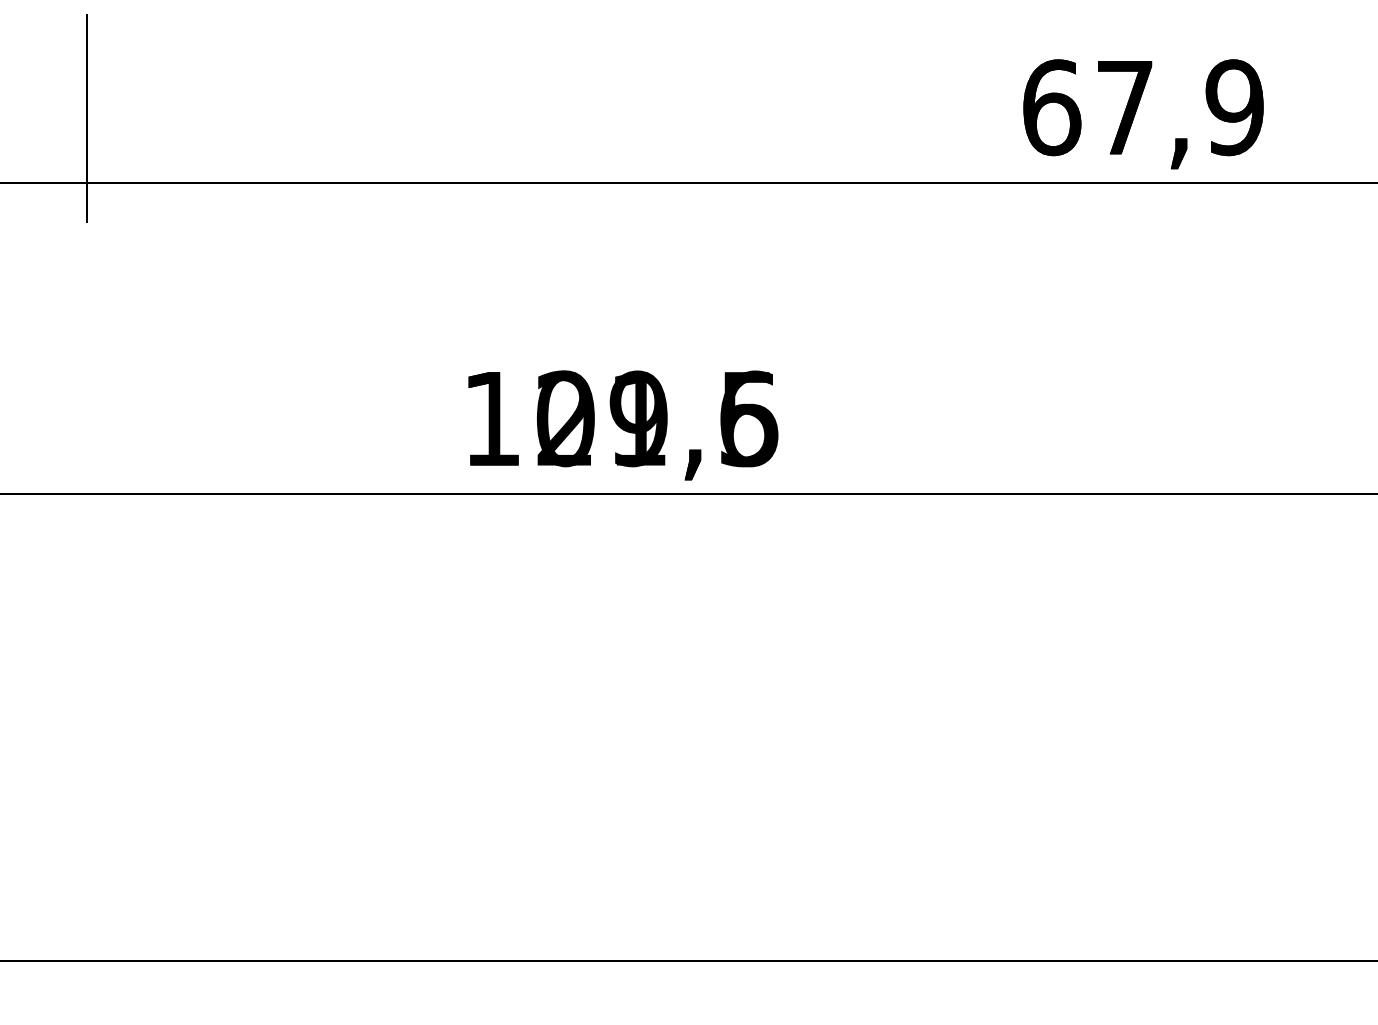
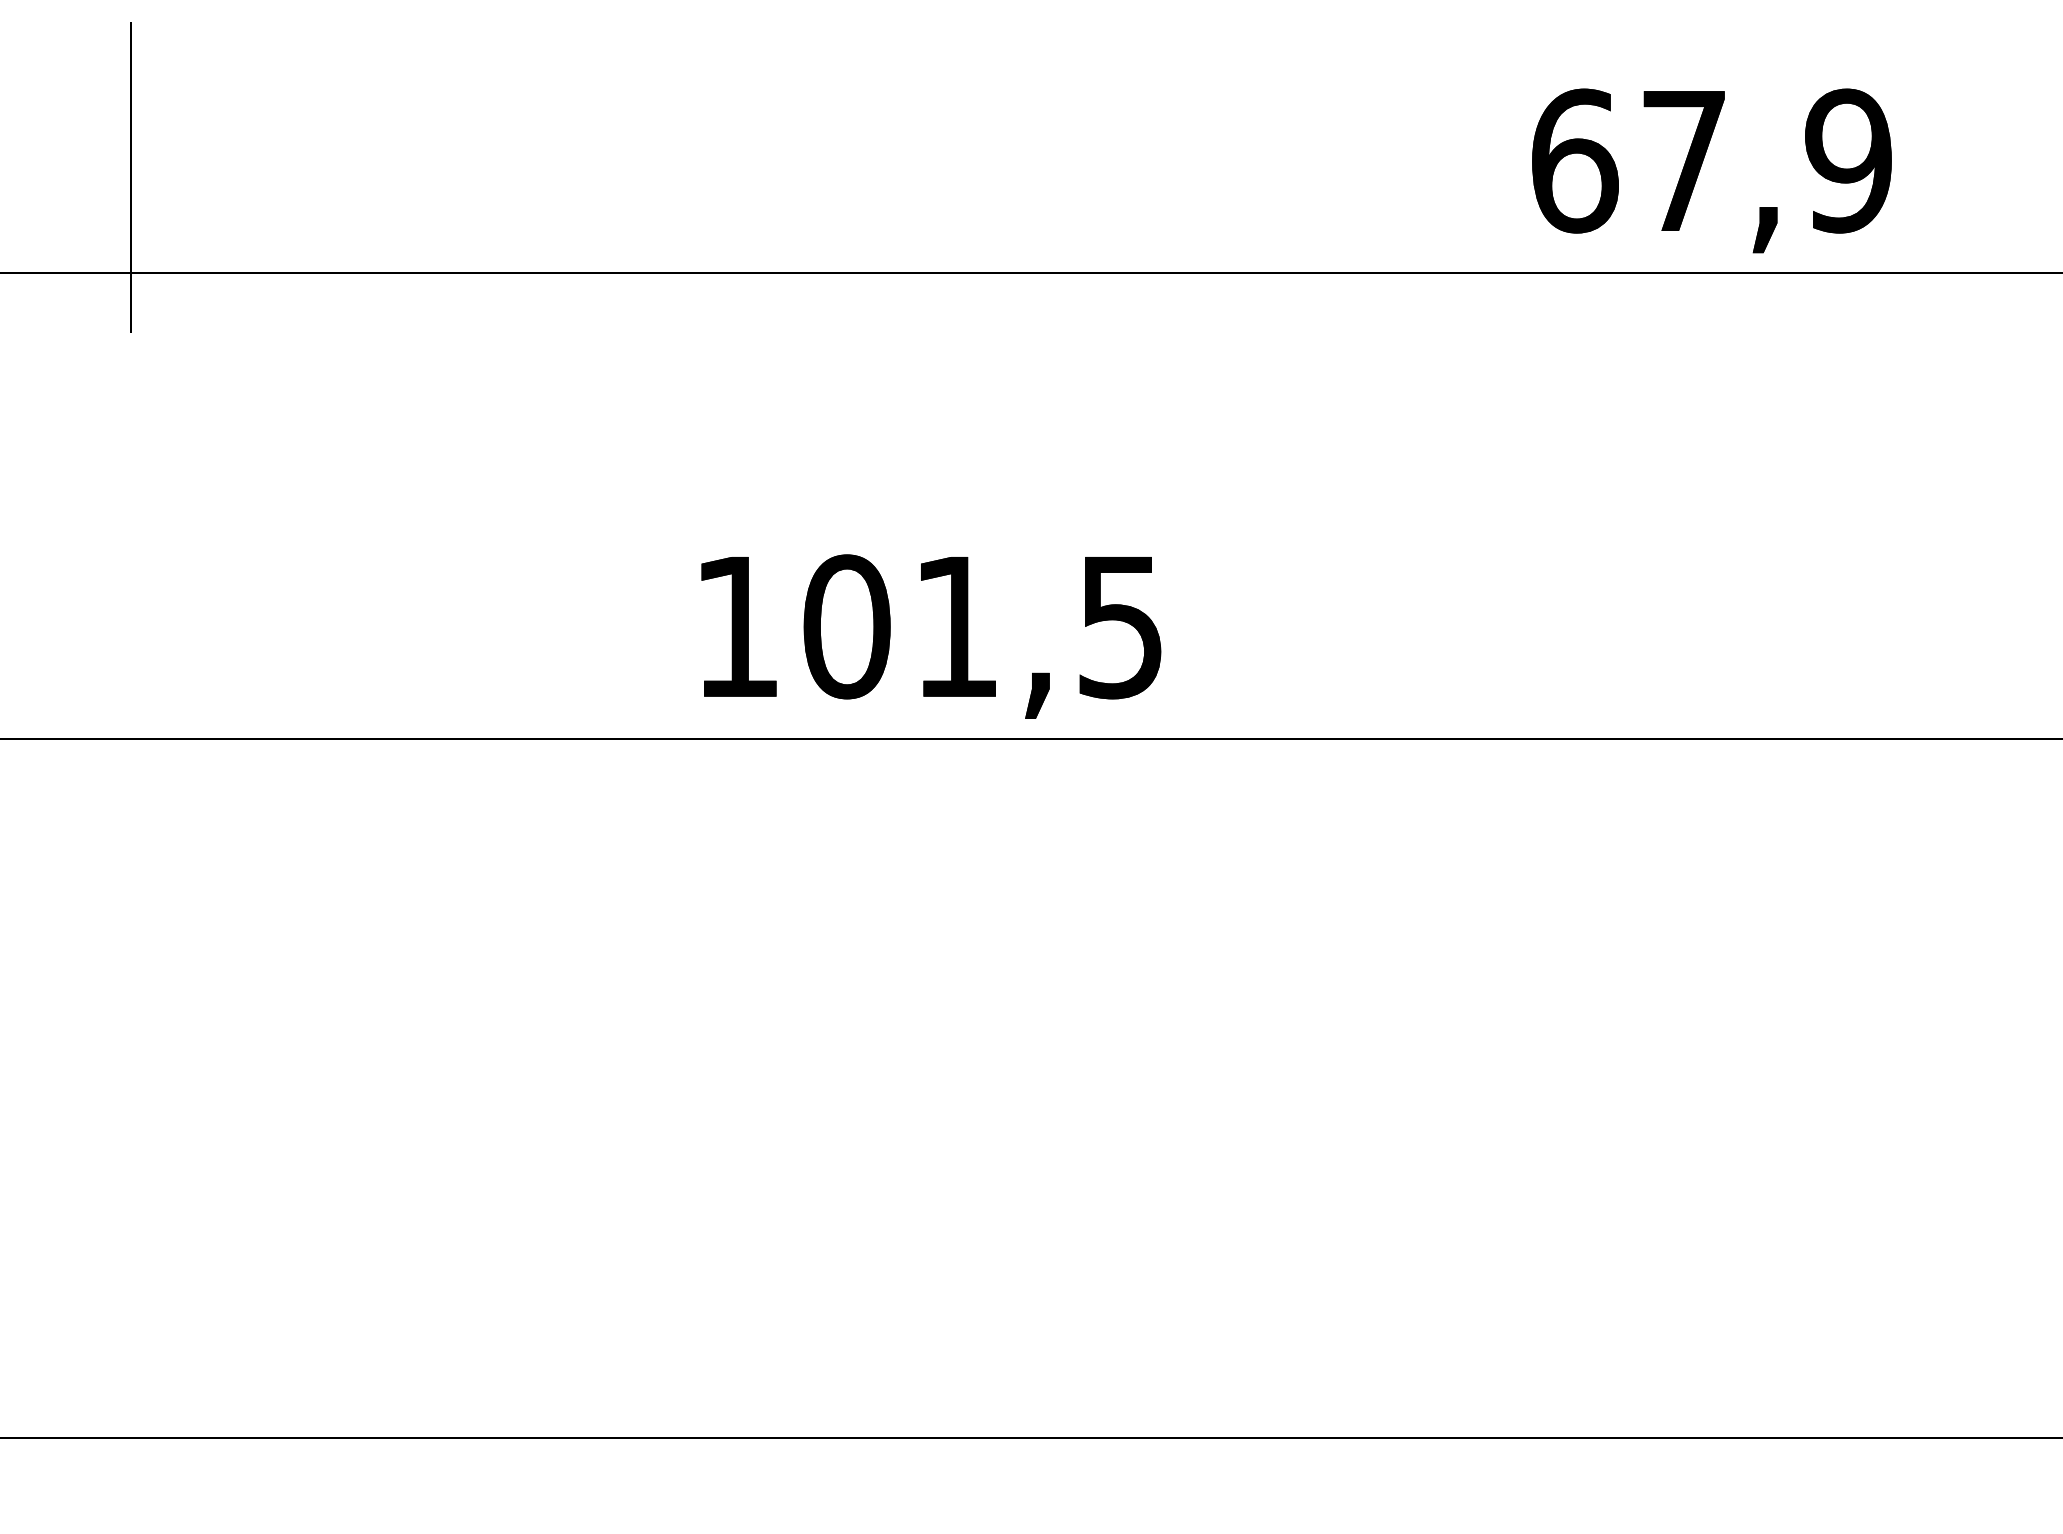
text: (657, 418) -> (984, 626), 129,6 -> 101,5

